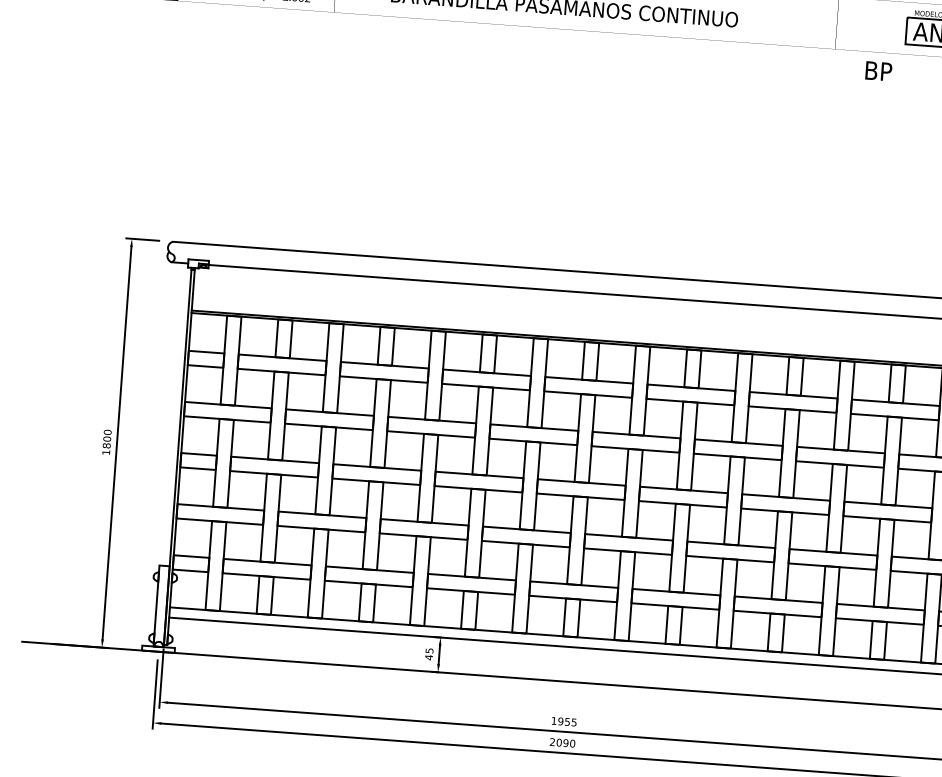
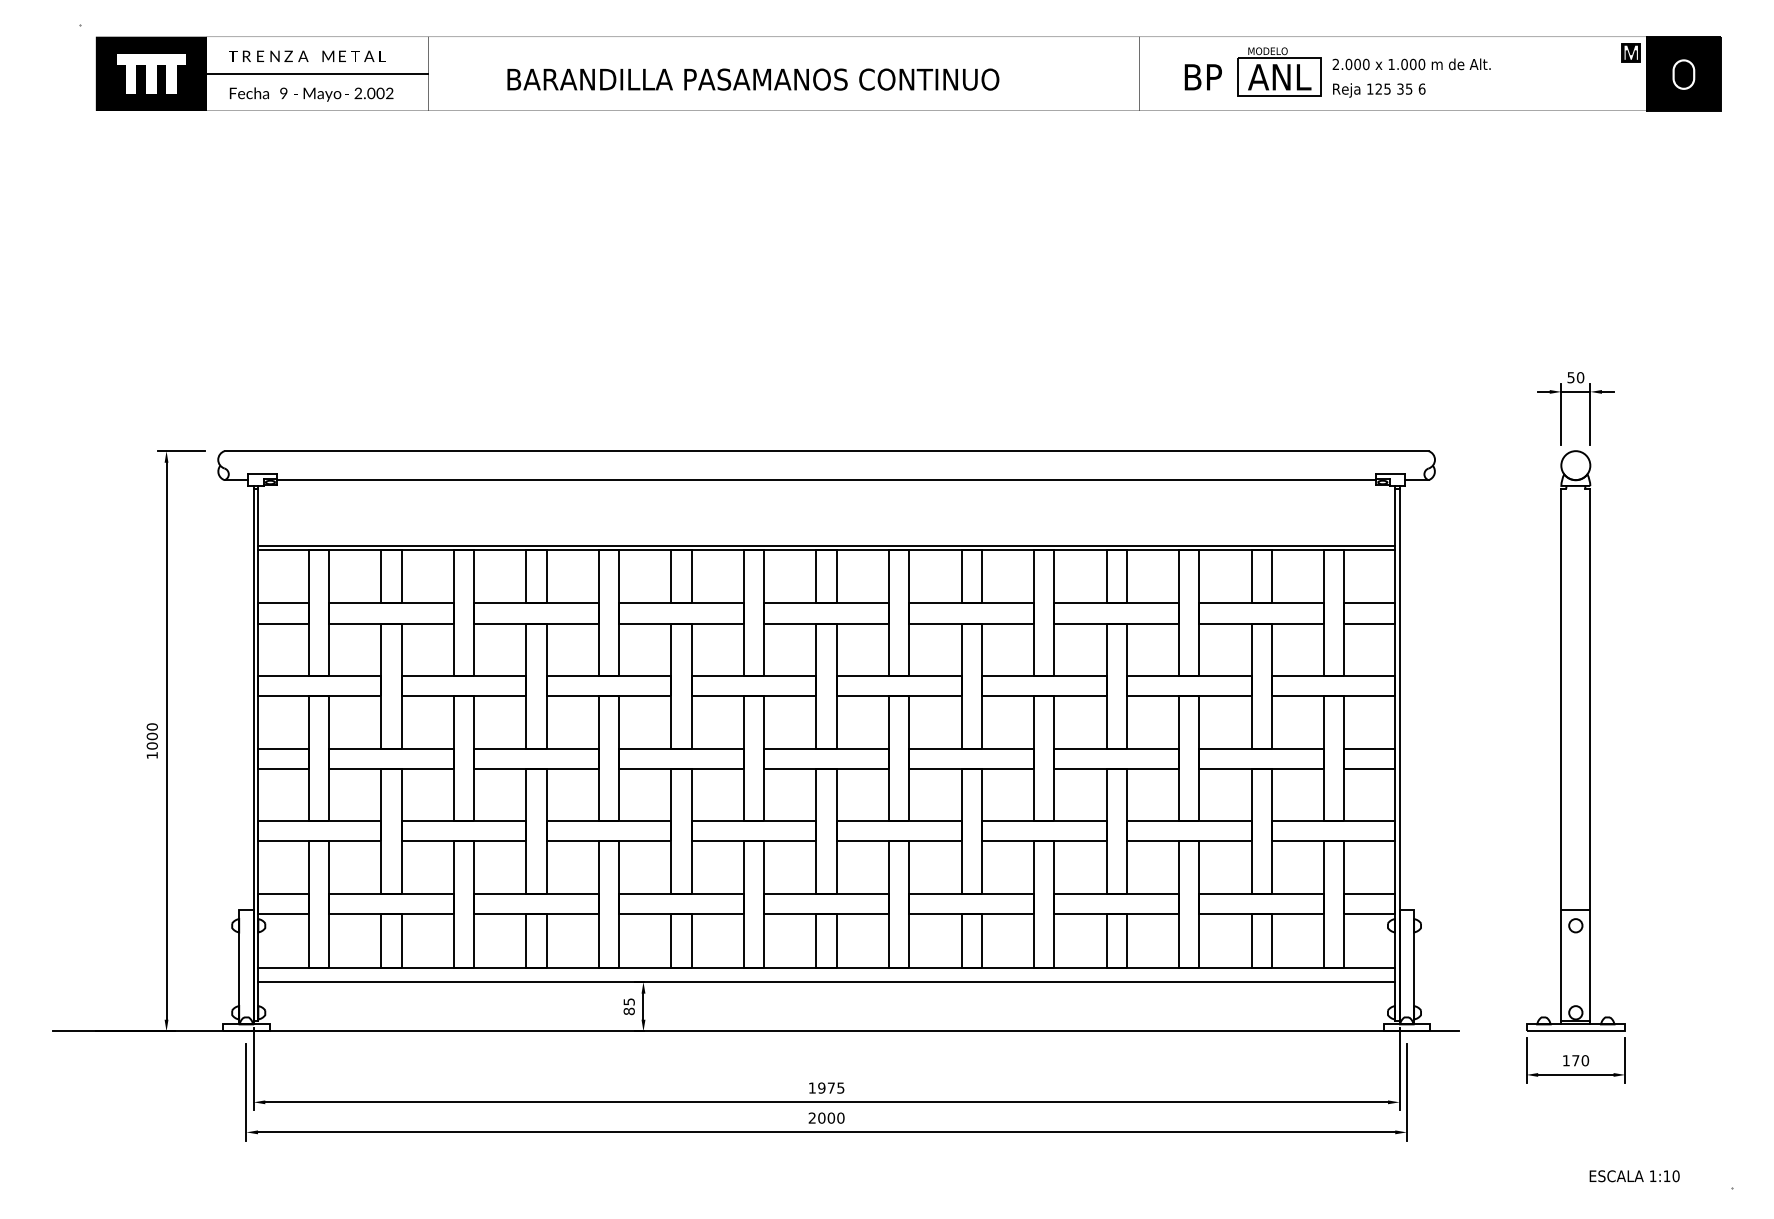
text: (878, 71) -> (1202, 77), moved
text: (106, 445) -> (152, 745), 1800 -> 1000
text: (428, 657) -> (628, 1011), 45 -> 85
text: (566, 721) -> (830, 1087), 1955 -> 1975
text: (565, 743) -> (830, 1118), 2090 -> 2000

